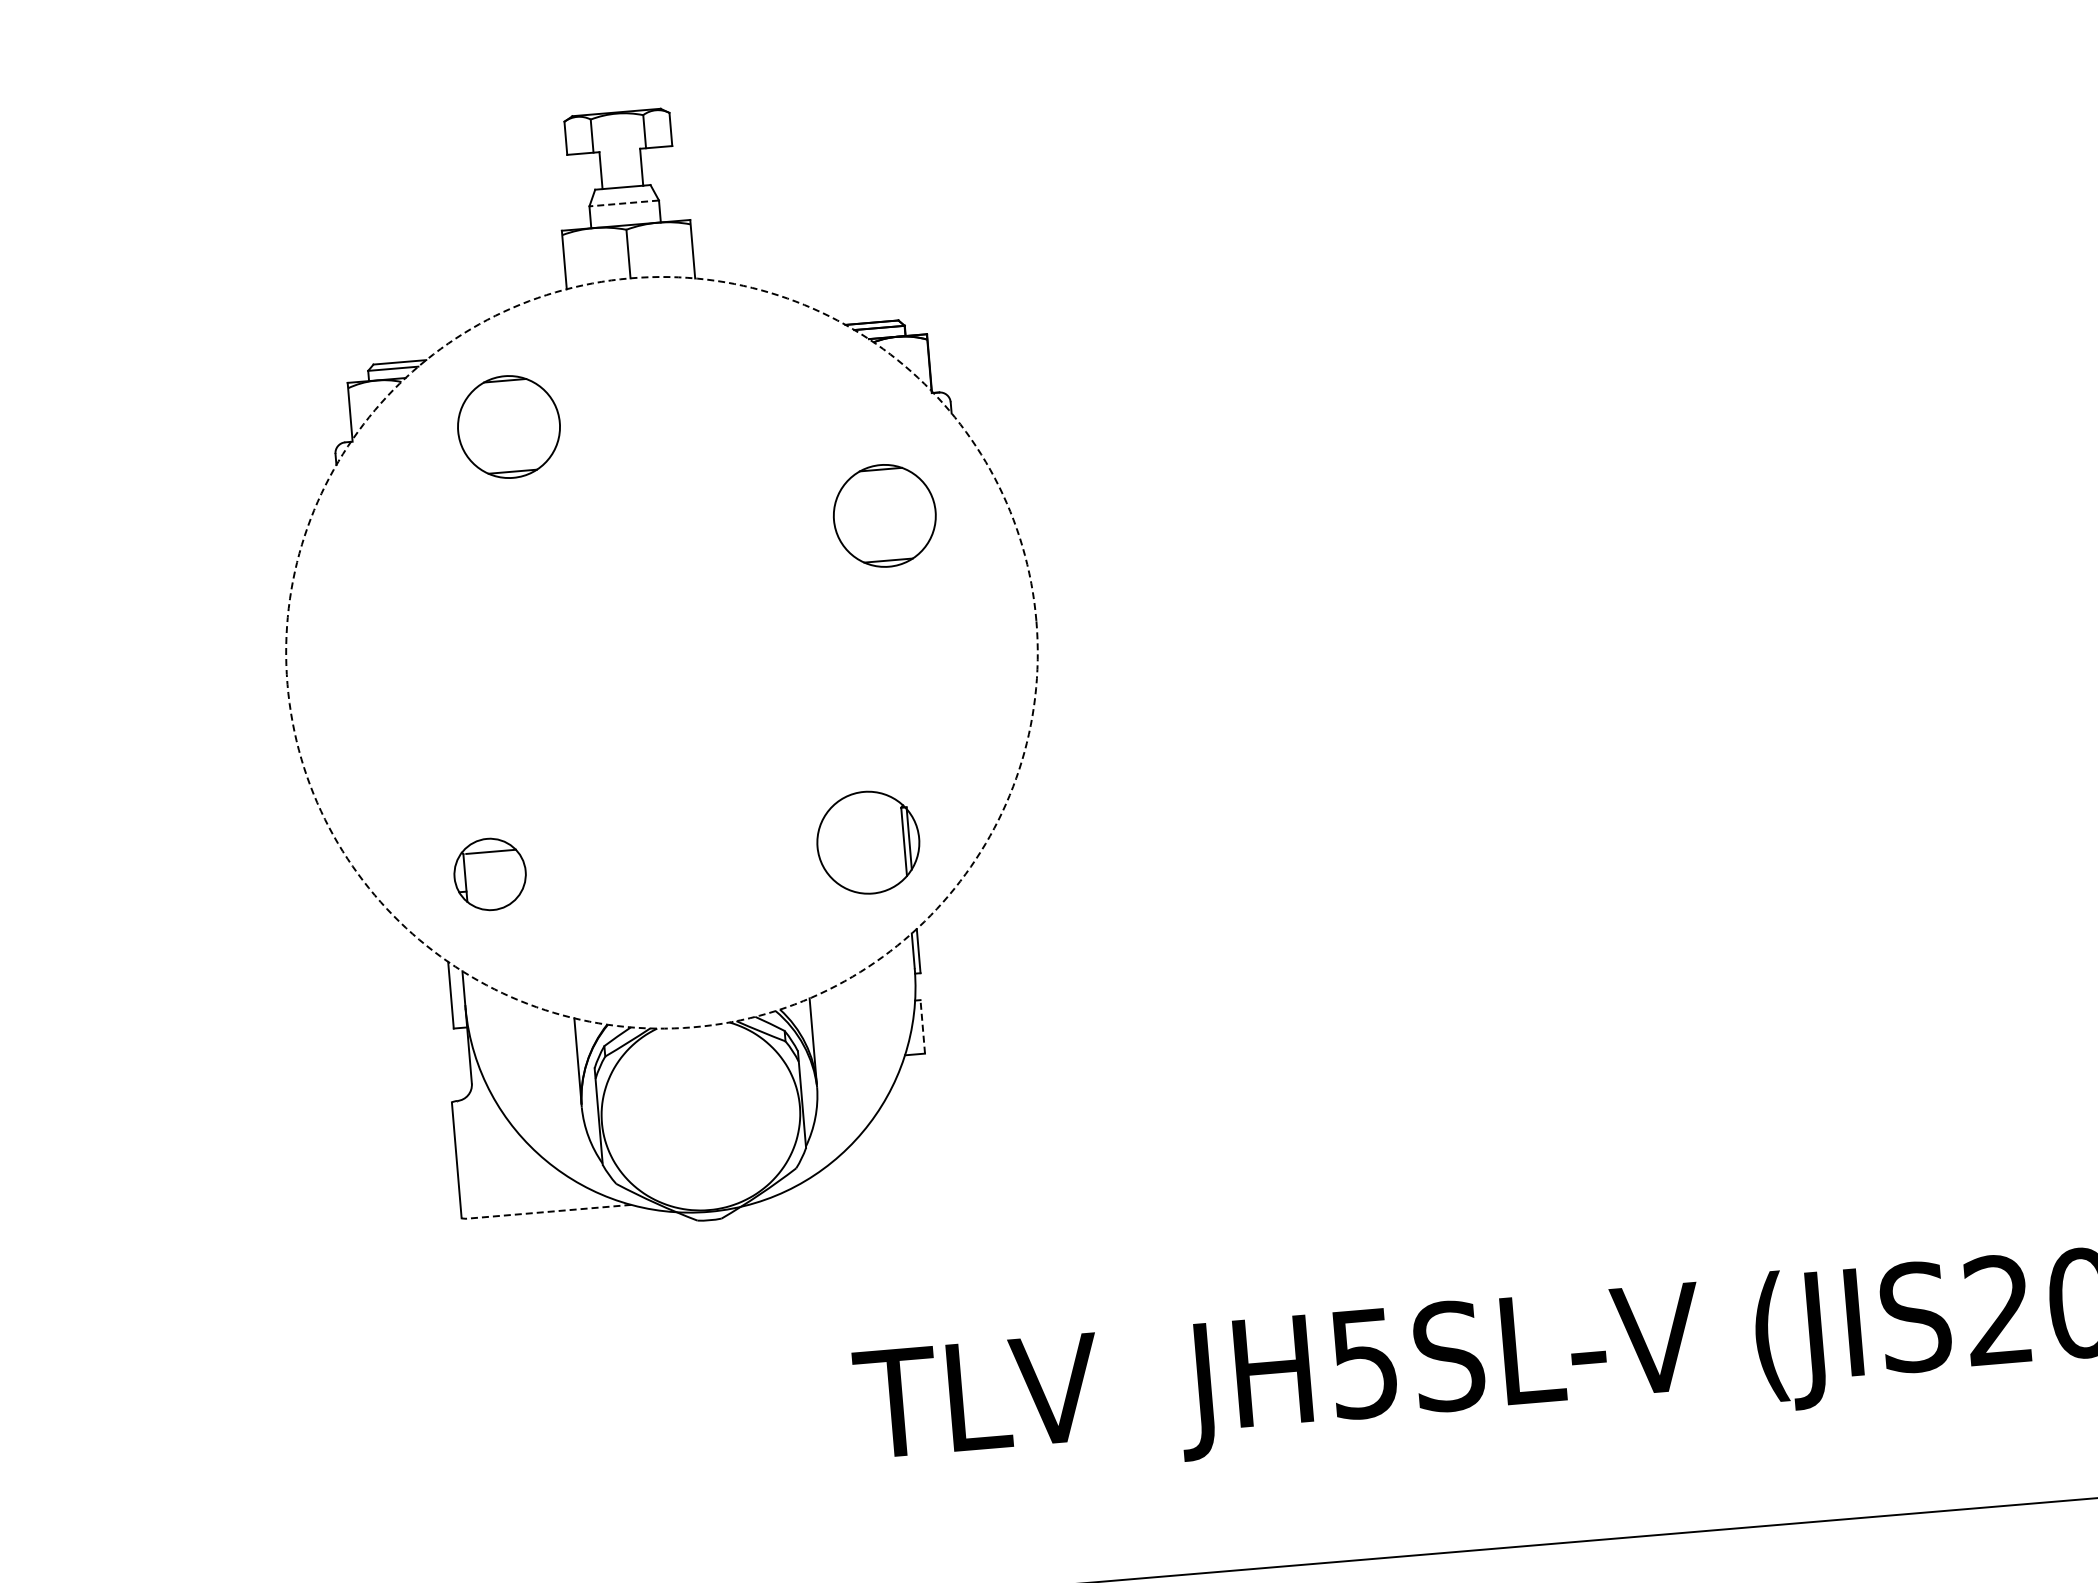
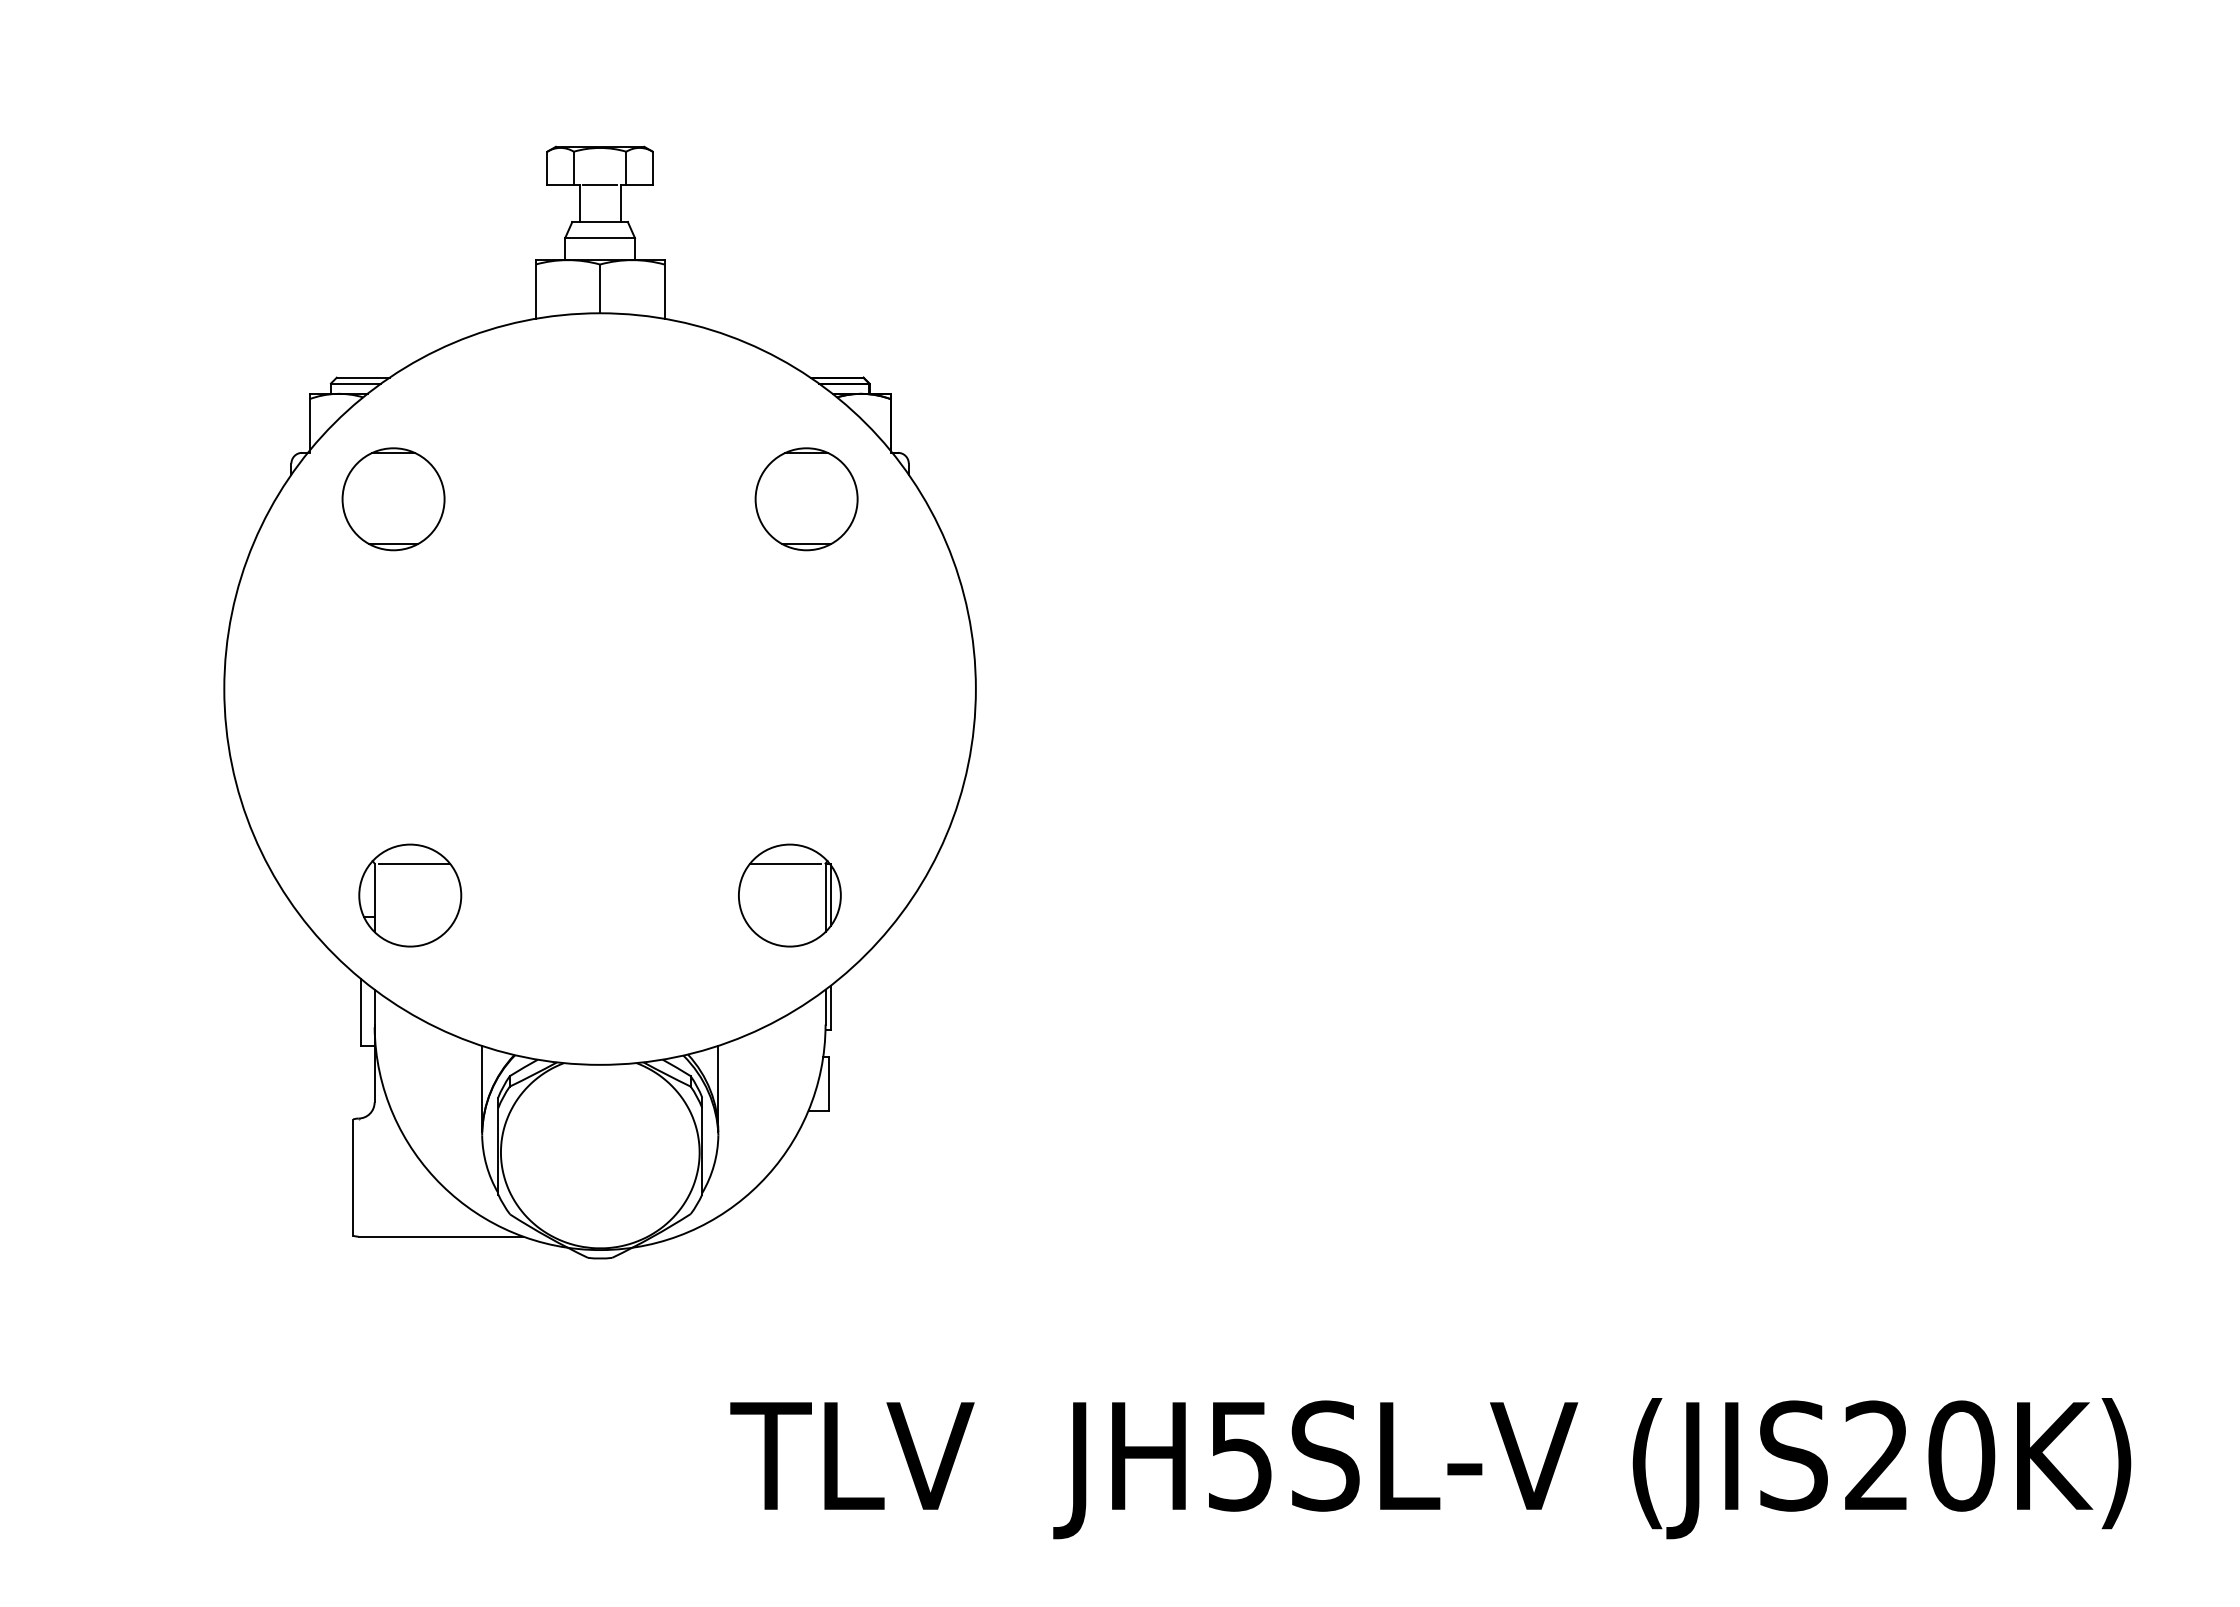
line: (620, 149) -> (600, 184), added
line: (624, 203) -> (600, 238), dashed -> solid
part: (508, 427) -> (393, 499), moved
part: (884, 516) -> (806, 499), moved
circle: (661, 652) -> (599, 688), dashed -> solid
line: (861, 811) -> (785, 863), added
part: (490, 874) -> (410, 895), size x1.43
line: (922, 1026) -> (828, 1083), dashed -> solid
line: (548, 1211) -> (440, 1236), dashed -> solid

